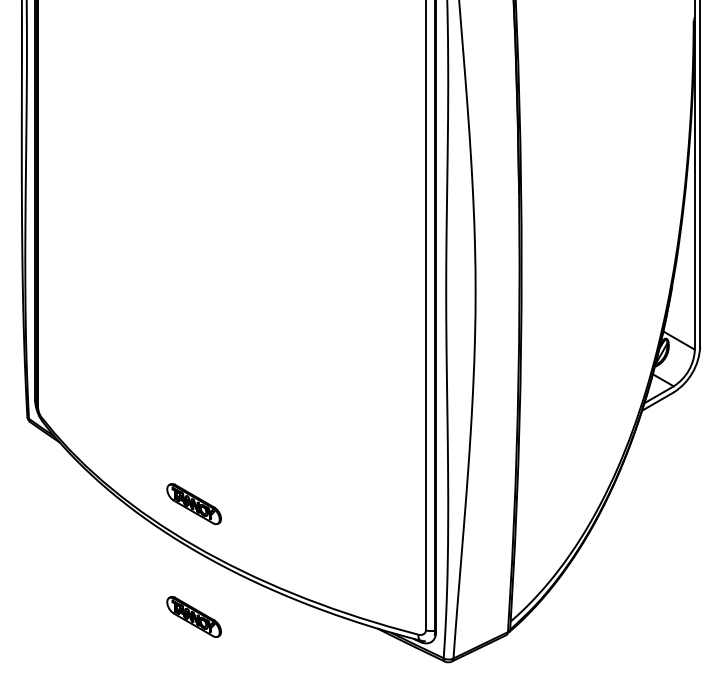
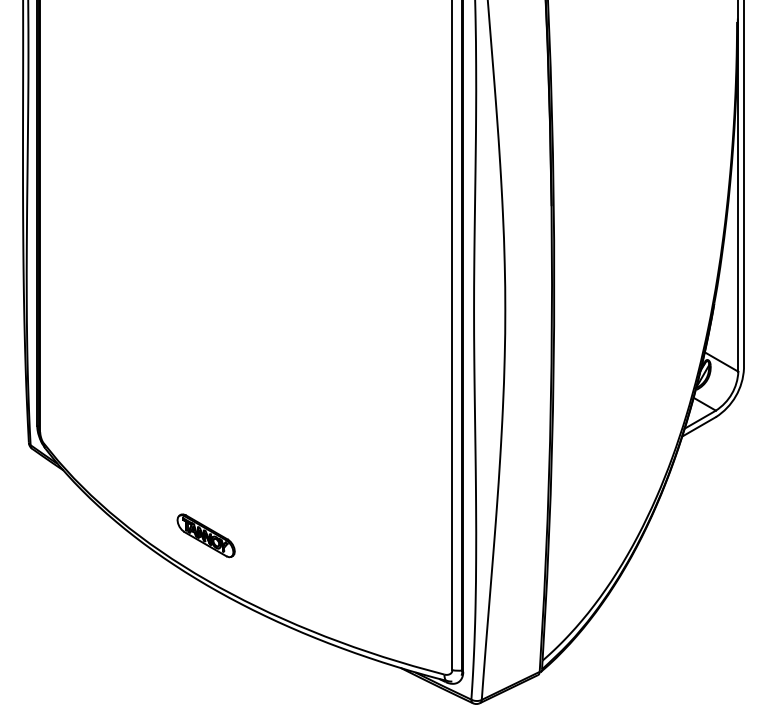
part: (193, 616) -> (205, 655), removed

